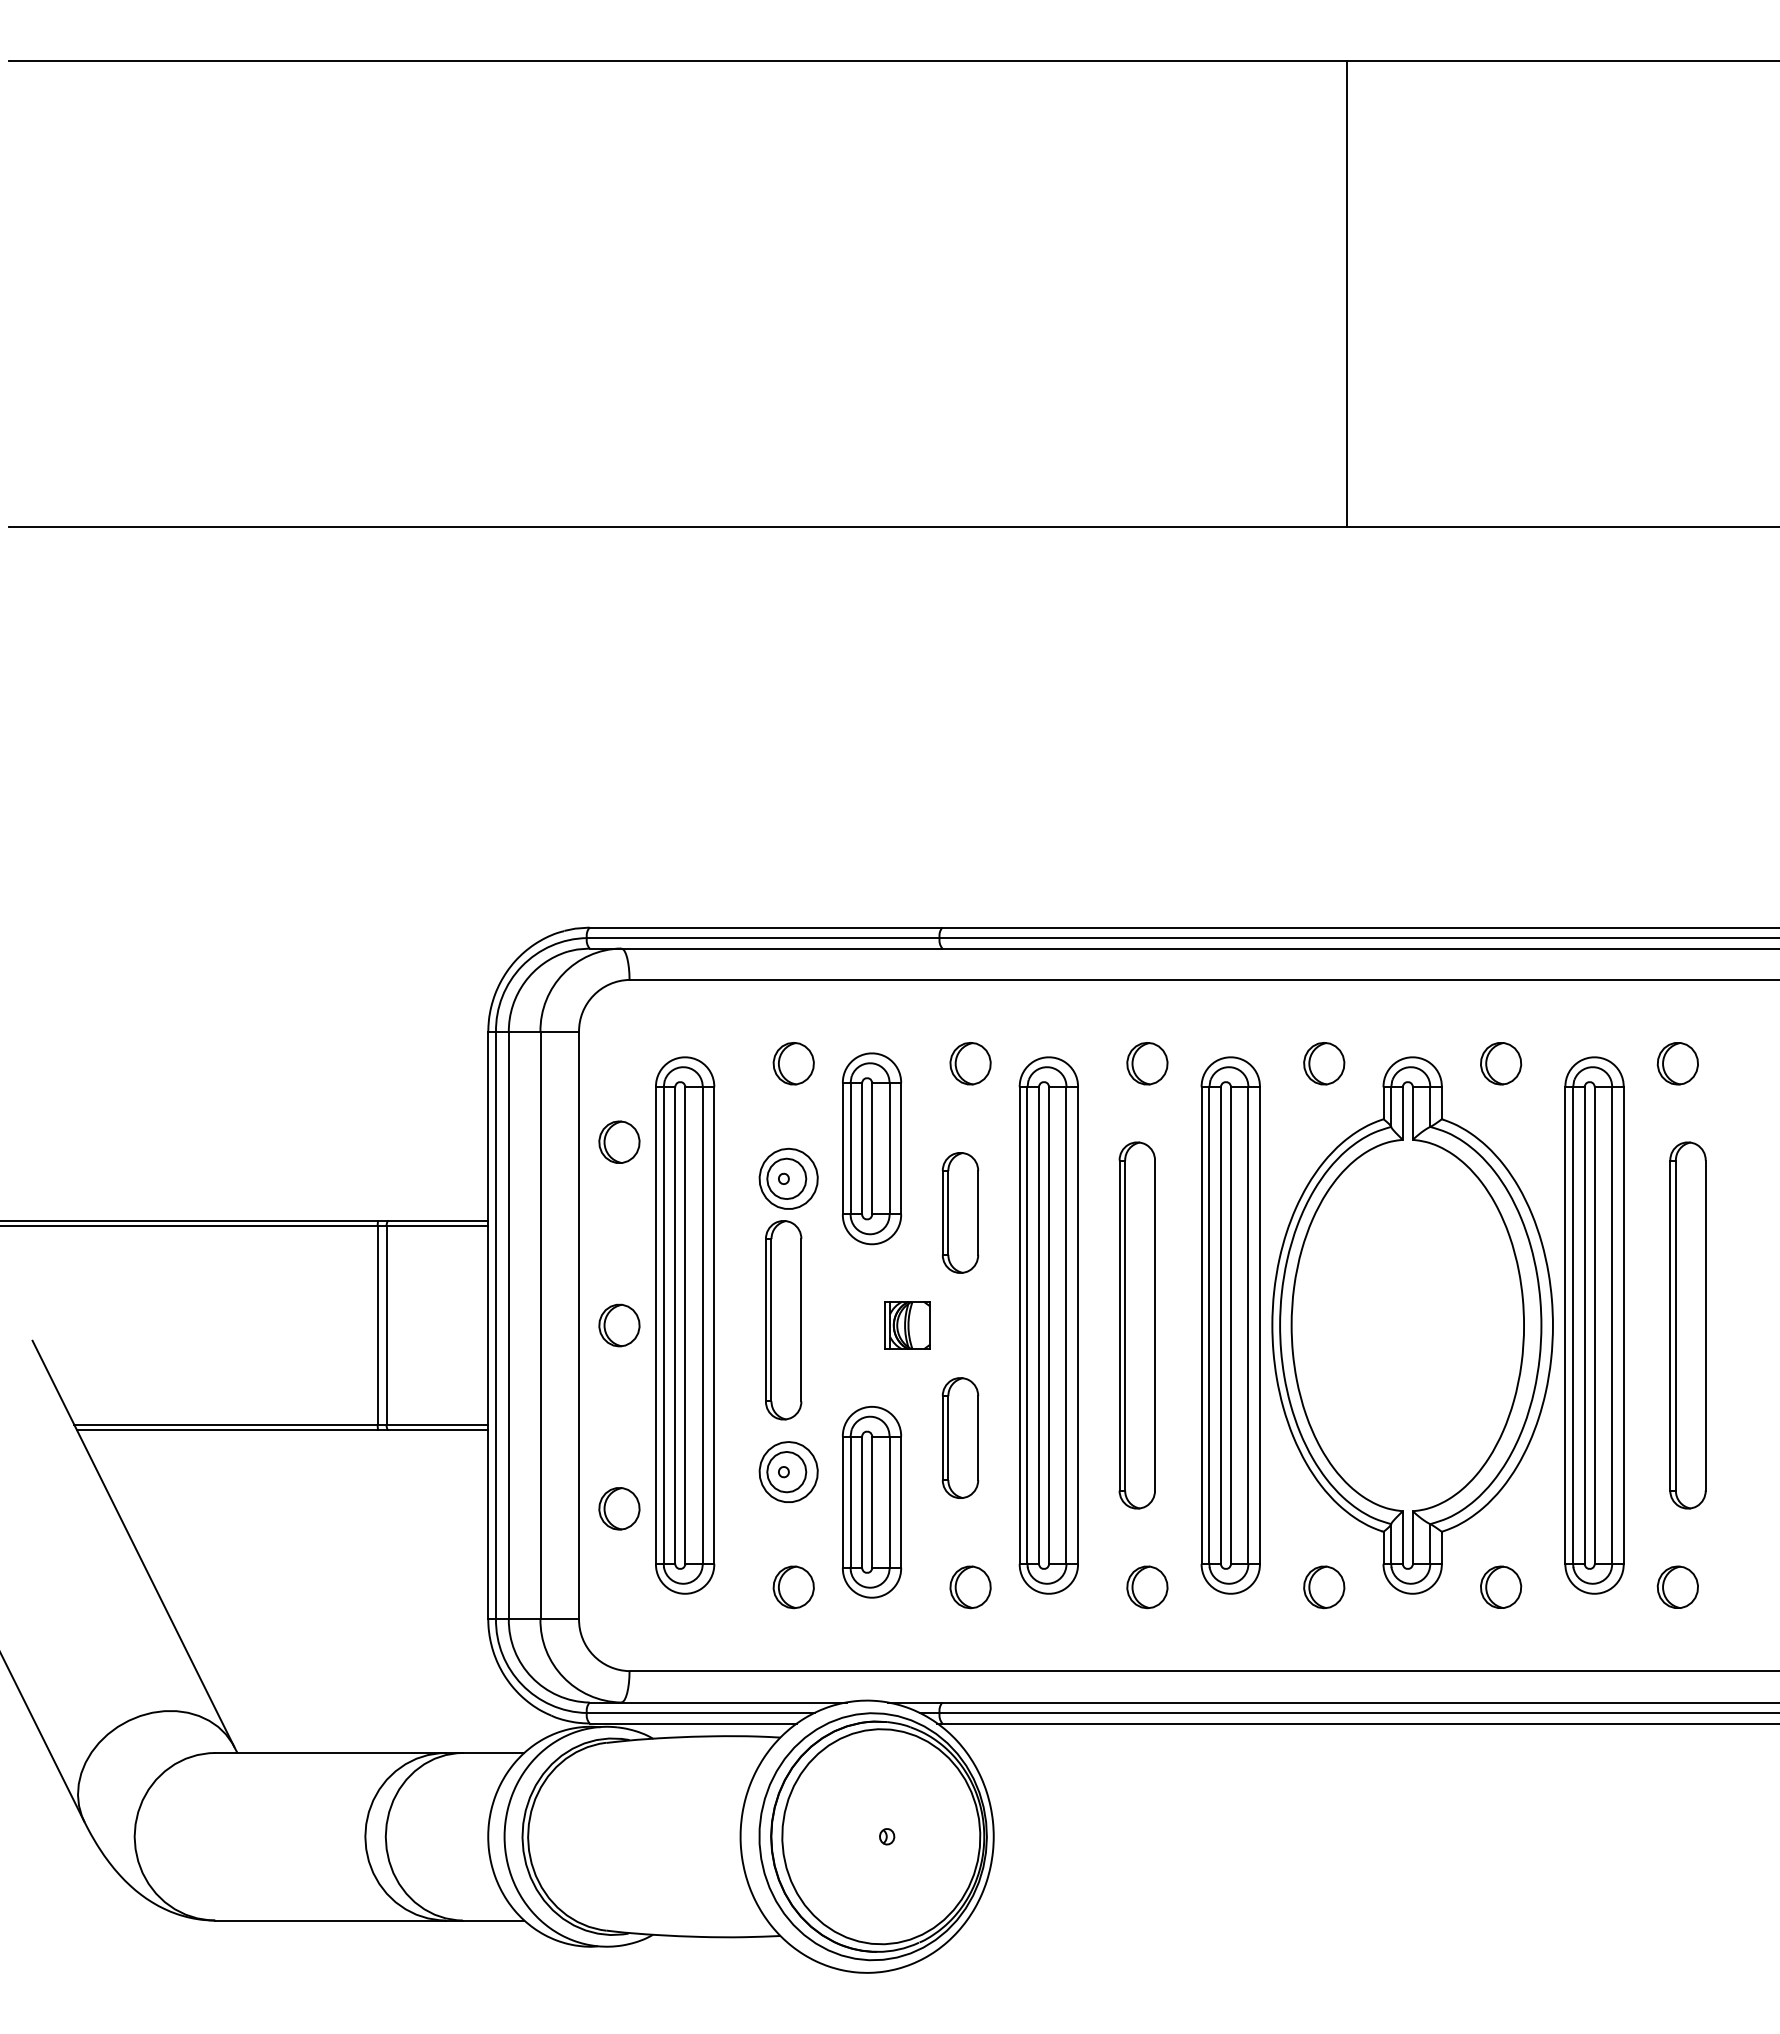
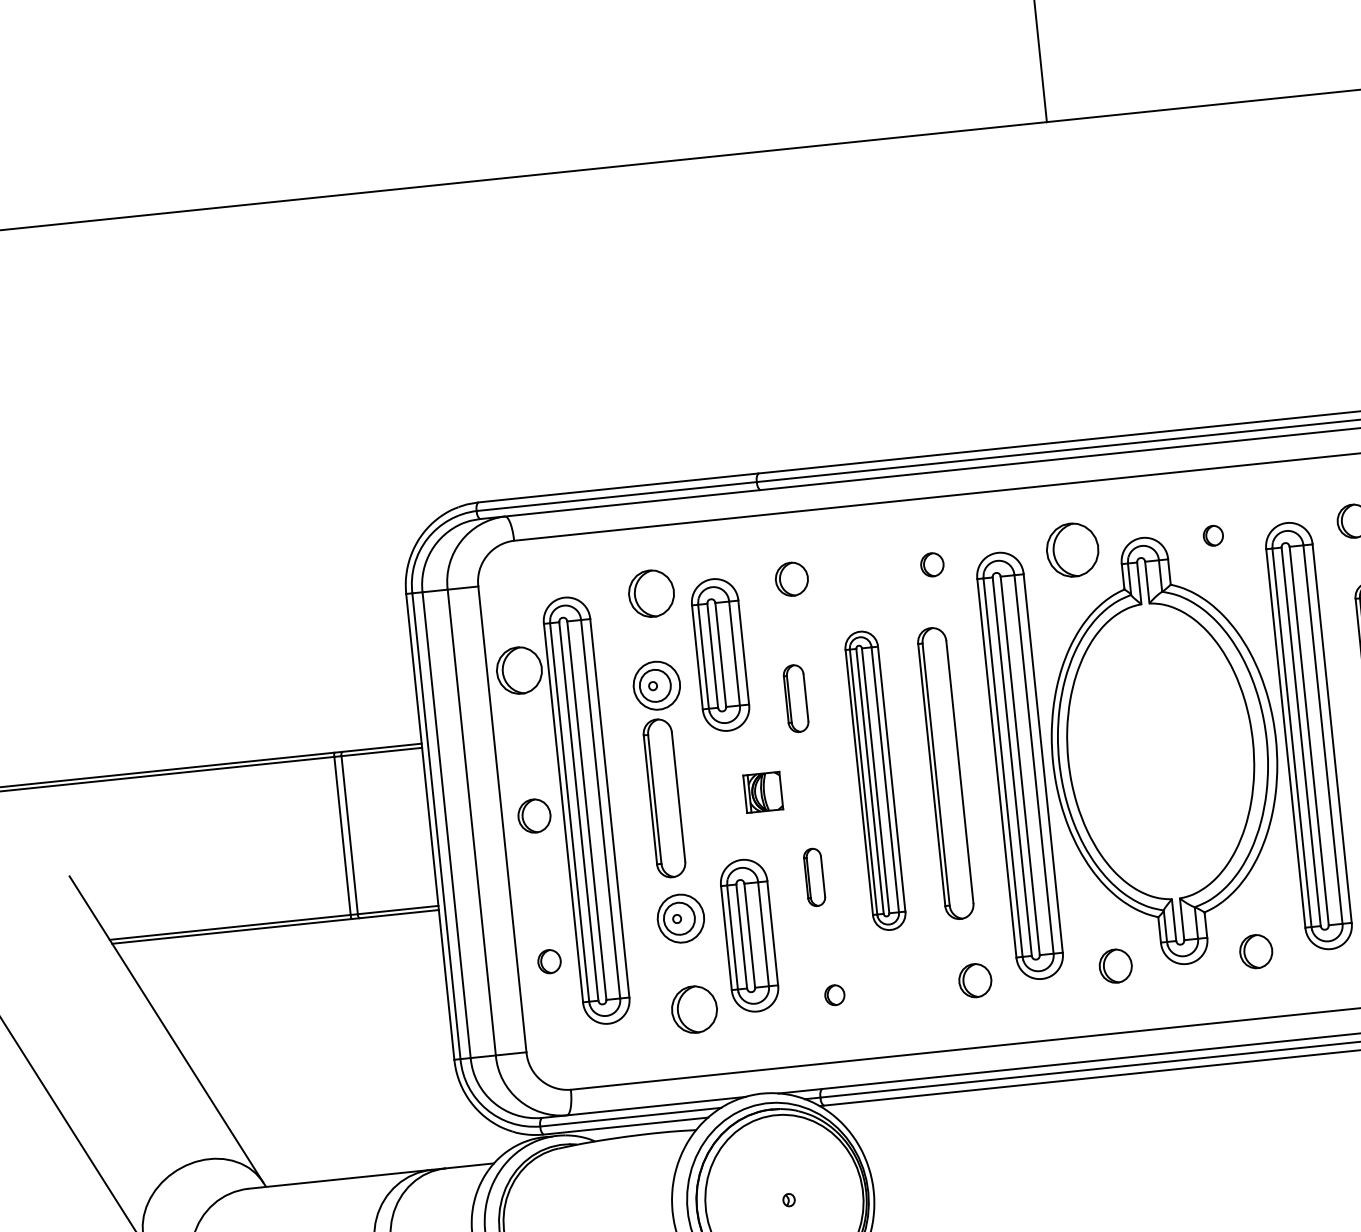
part: (793, 1063) -> (651, 593), size x1.4
part: (1147, 1063) -> (932, 564), size x0.7
part: (1324, 1063) -> (1072, 550), size x1.6
part: (1501, 1063) -> (1213, 535), size x0.6
part: (619, 1141) -> (519, 669), size x1.4
part: (960, 1212) -> (796, 698), size x0.7
part: (1048, 1325) -> (875, 780), size x0.7
part: (960, 1437) -> (814, 877), size x0.6
part: (619, 1508) -> (549, 961), size x0.7
part: (793, 1587) -> (694, 1009), size x1.4
part: (970, 1587) -> (834, 995), size x0.6

